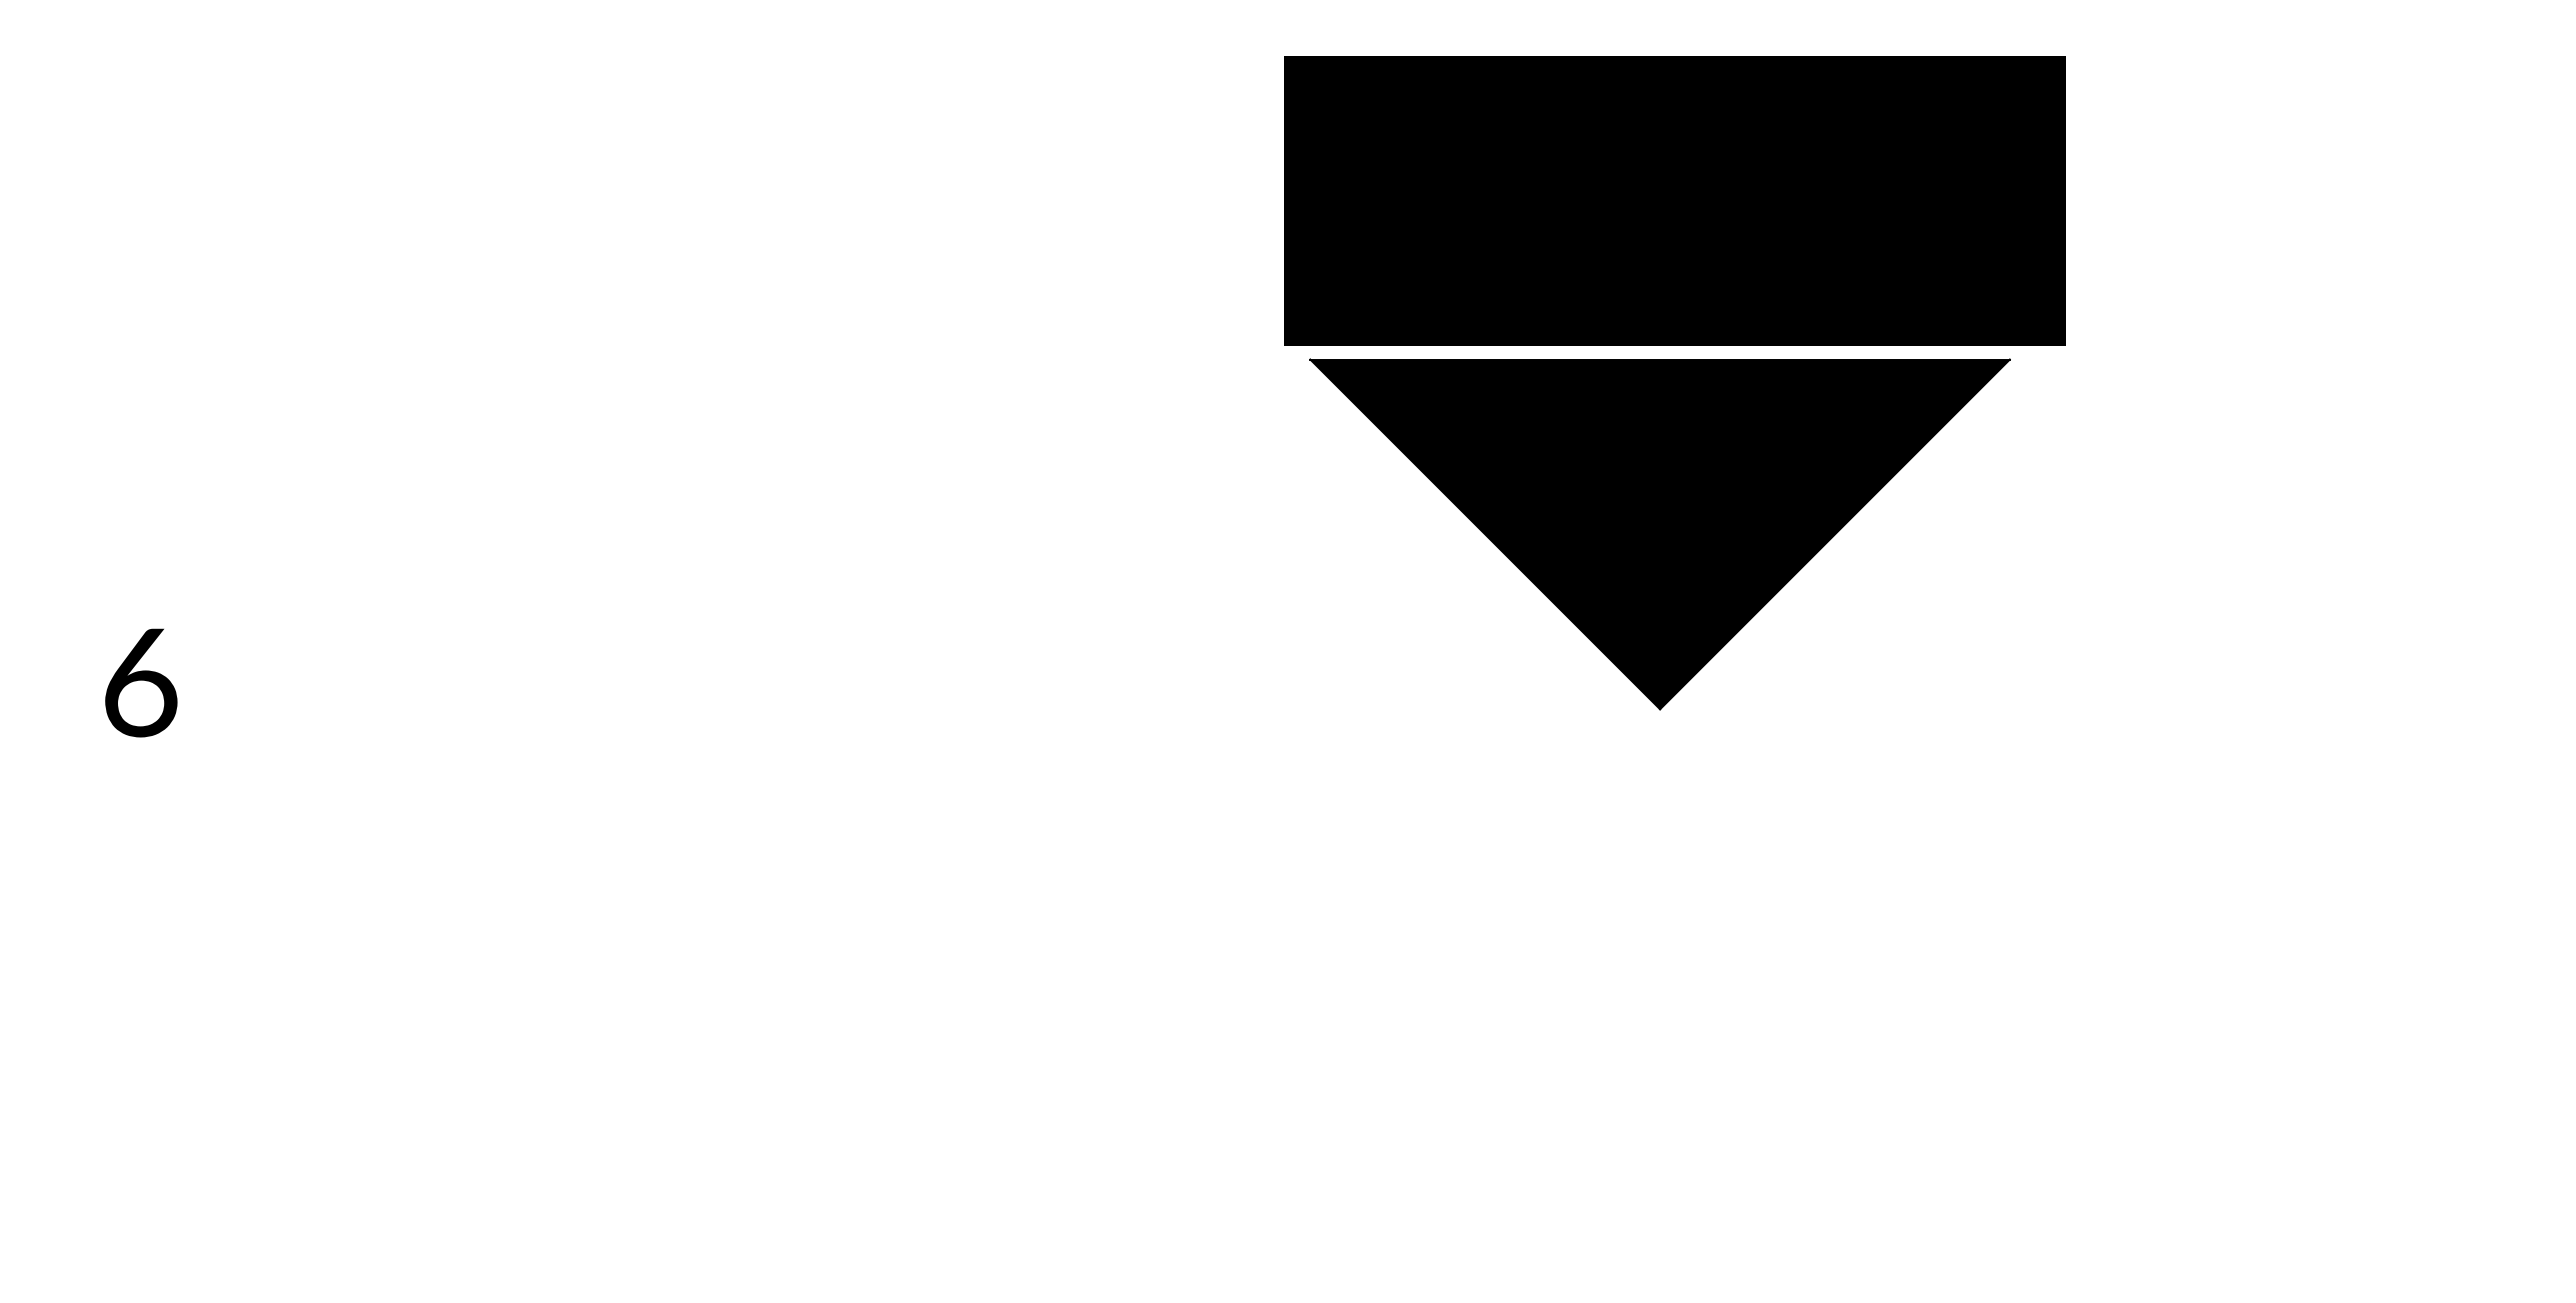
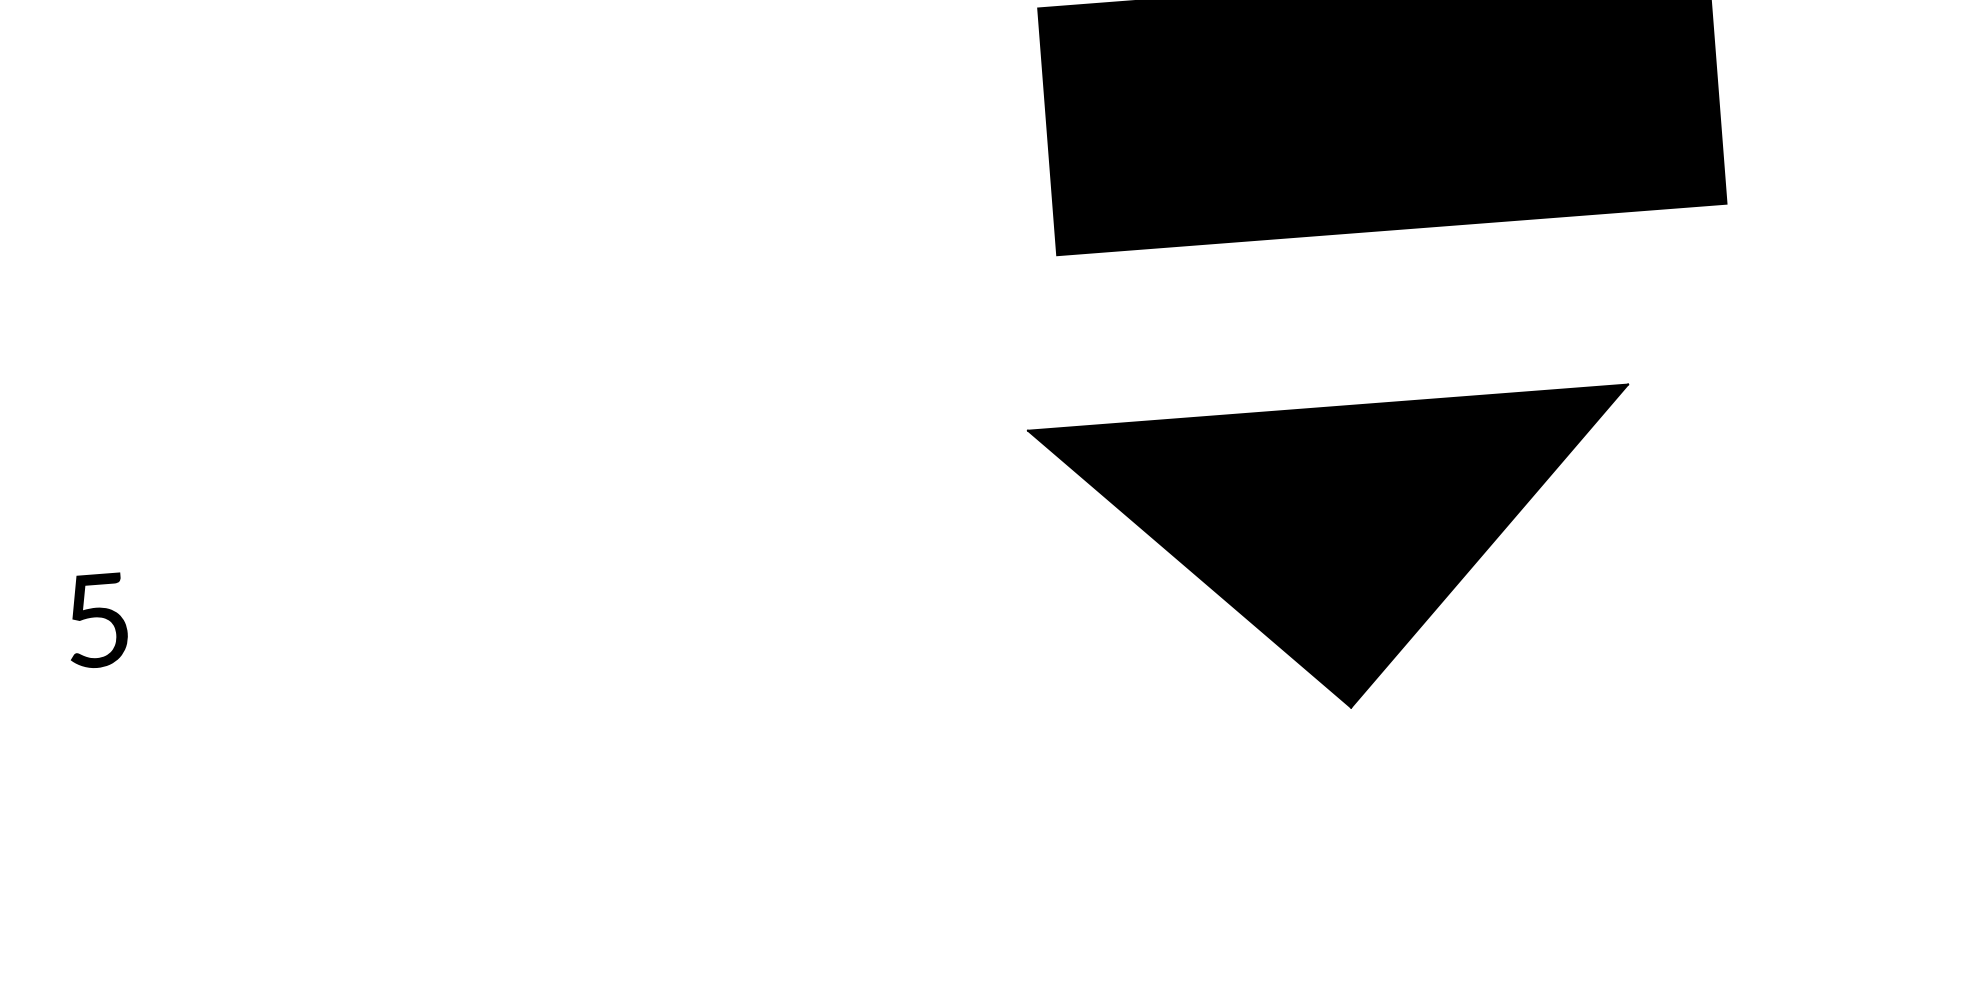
part: (1659, 534) -> (1339, 557), moved
text: (141, 682) -> (98, 620), 6 -> 5

